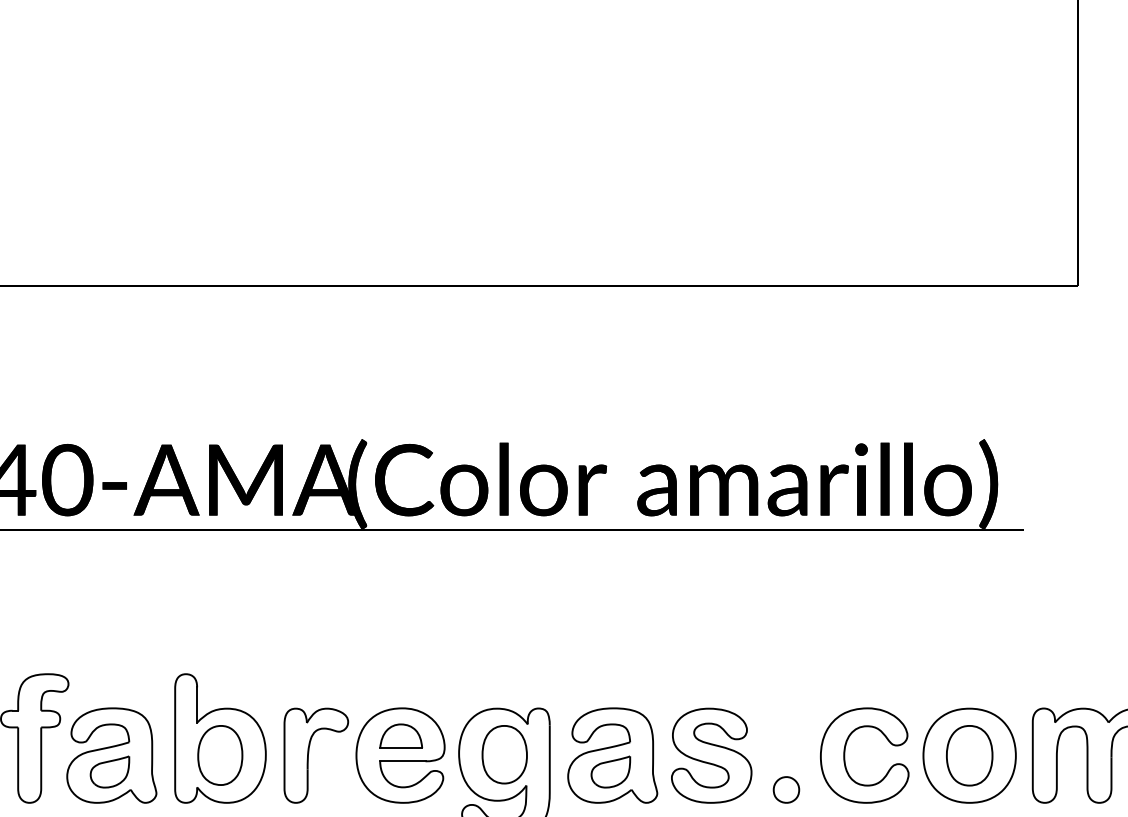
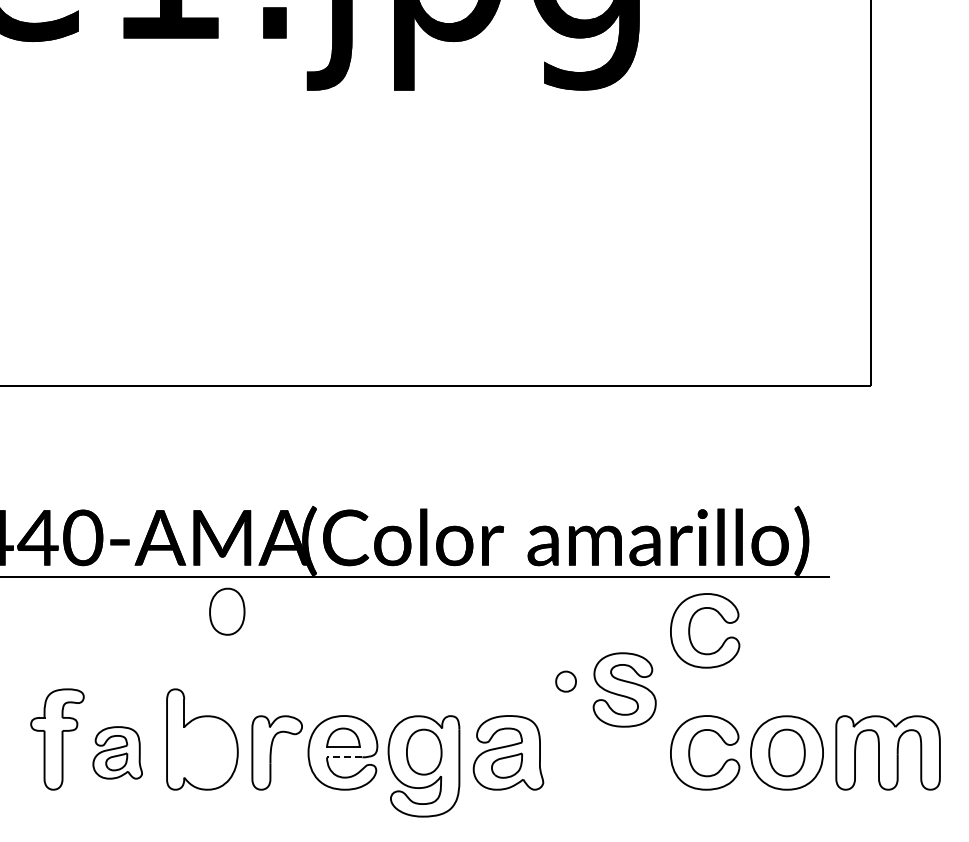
part: (845, 598) -> (690, 630), added
part: (111, 755) -> (117, 752), size x0.7
part: (220, 755) -> (227, 611), moved
part: (711, 755) -> (624, 689), moved
line: (402, 761) -> (344, 757), solid -> dashed
part: (785, 789) -> (565, 681), moved

